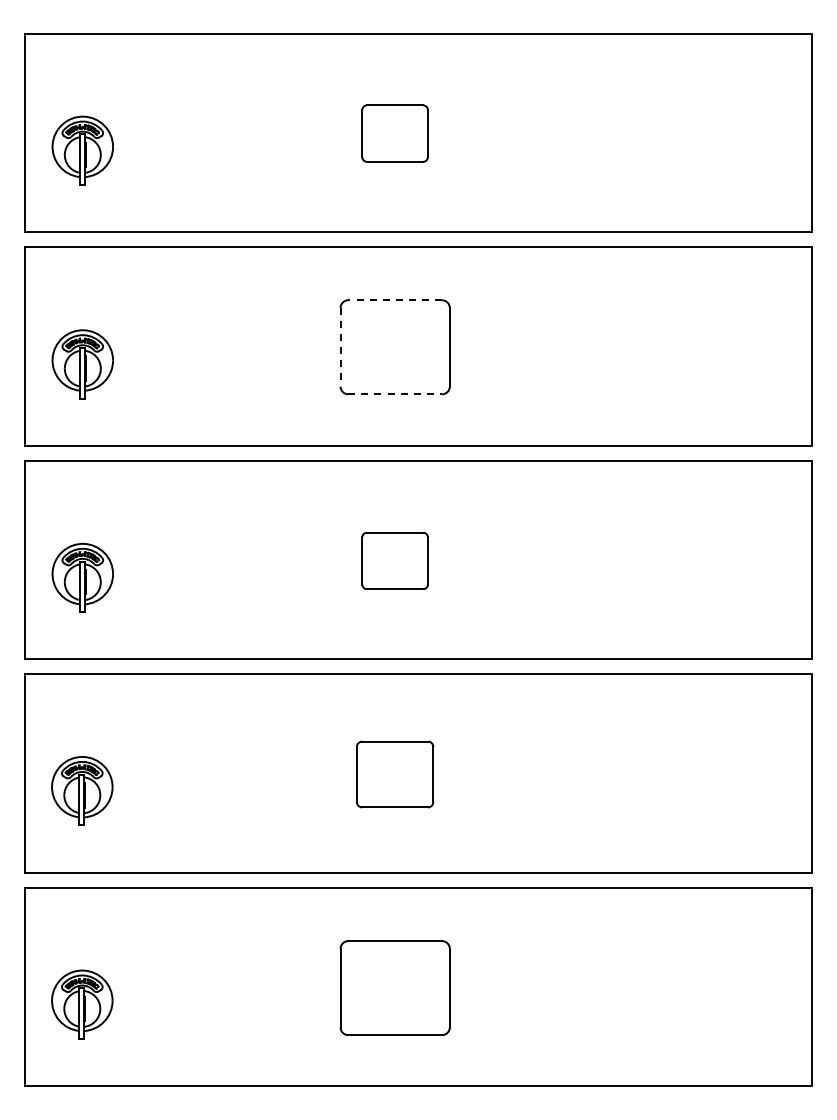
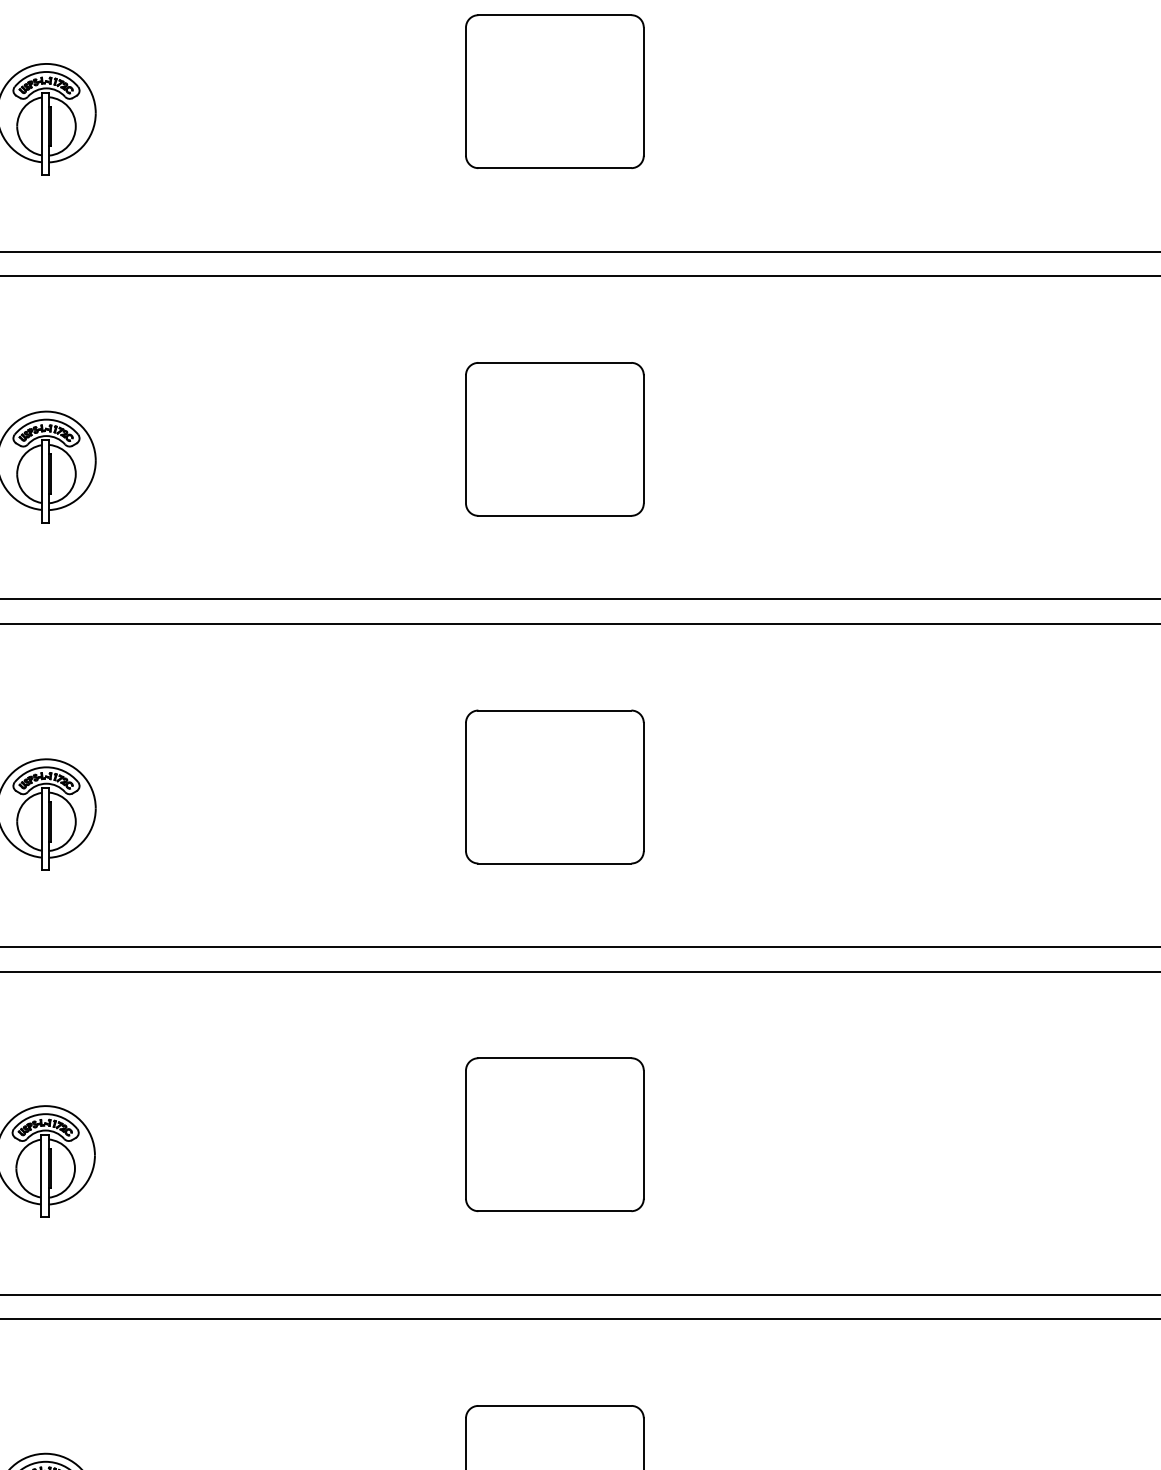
part: (394, 133) -> (553, 91), size x1.67
line: (395, 300) -> (555, 363), dashed -> solid
line: (340, 347) -> (465, 439), dashed -> solid
line: (395, 394) -> (555, 516), dashed -> solid
part: (394, 560) -> (553, 786), size x1.67
part: (394, 774) -> (553, 1134), size x1.43

